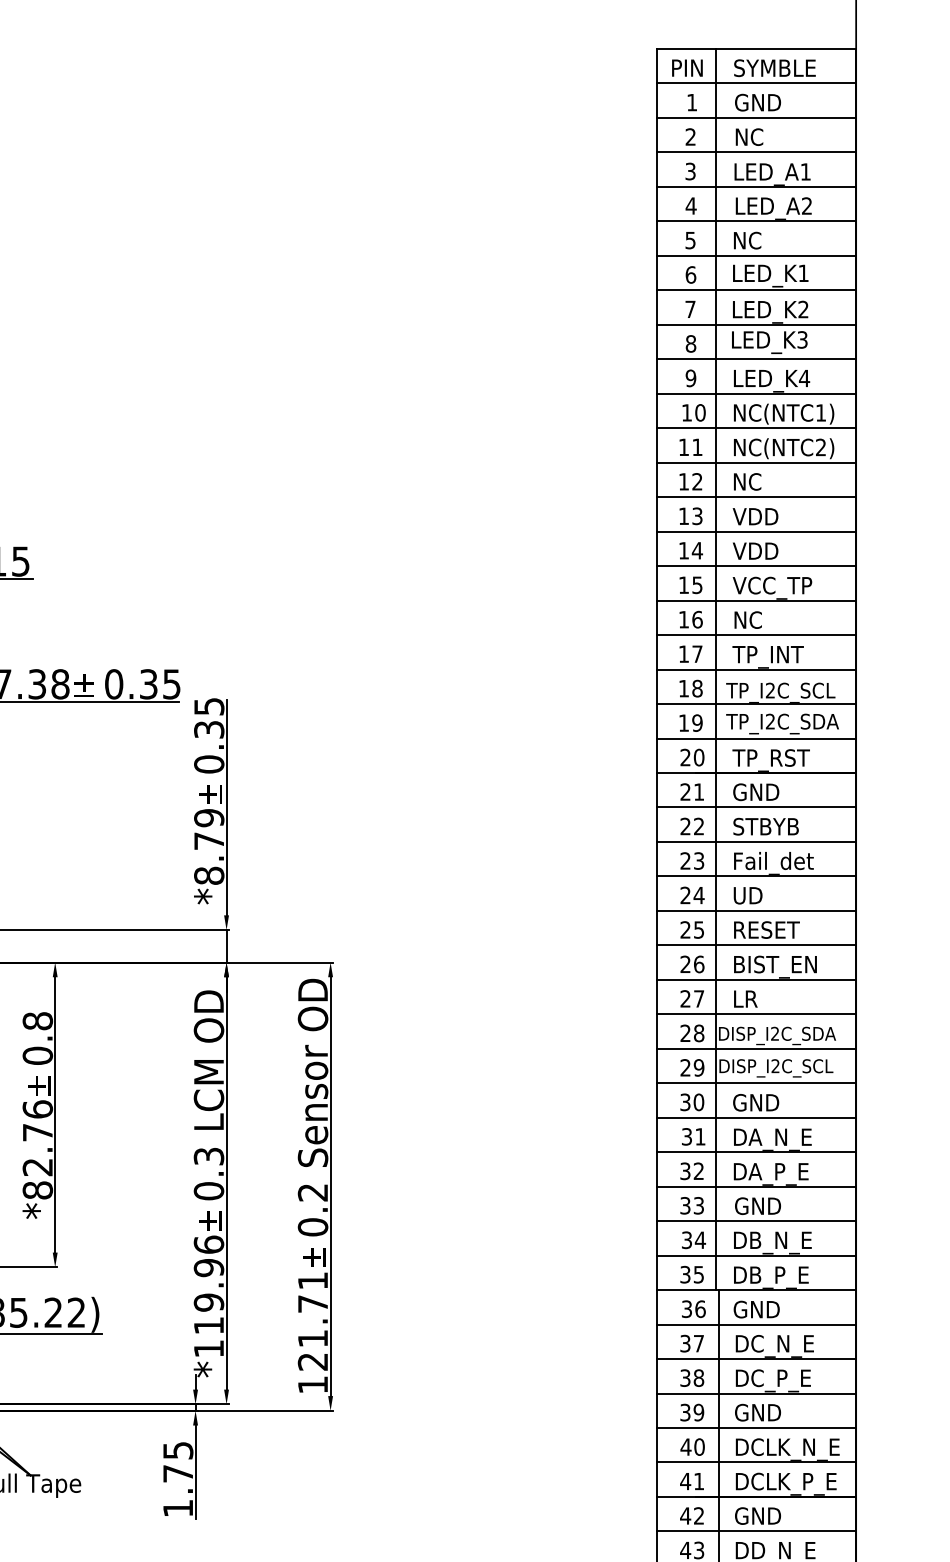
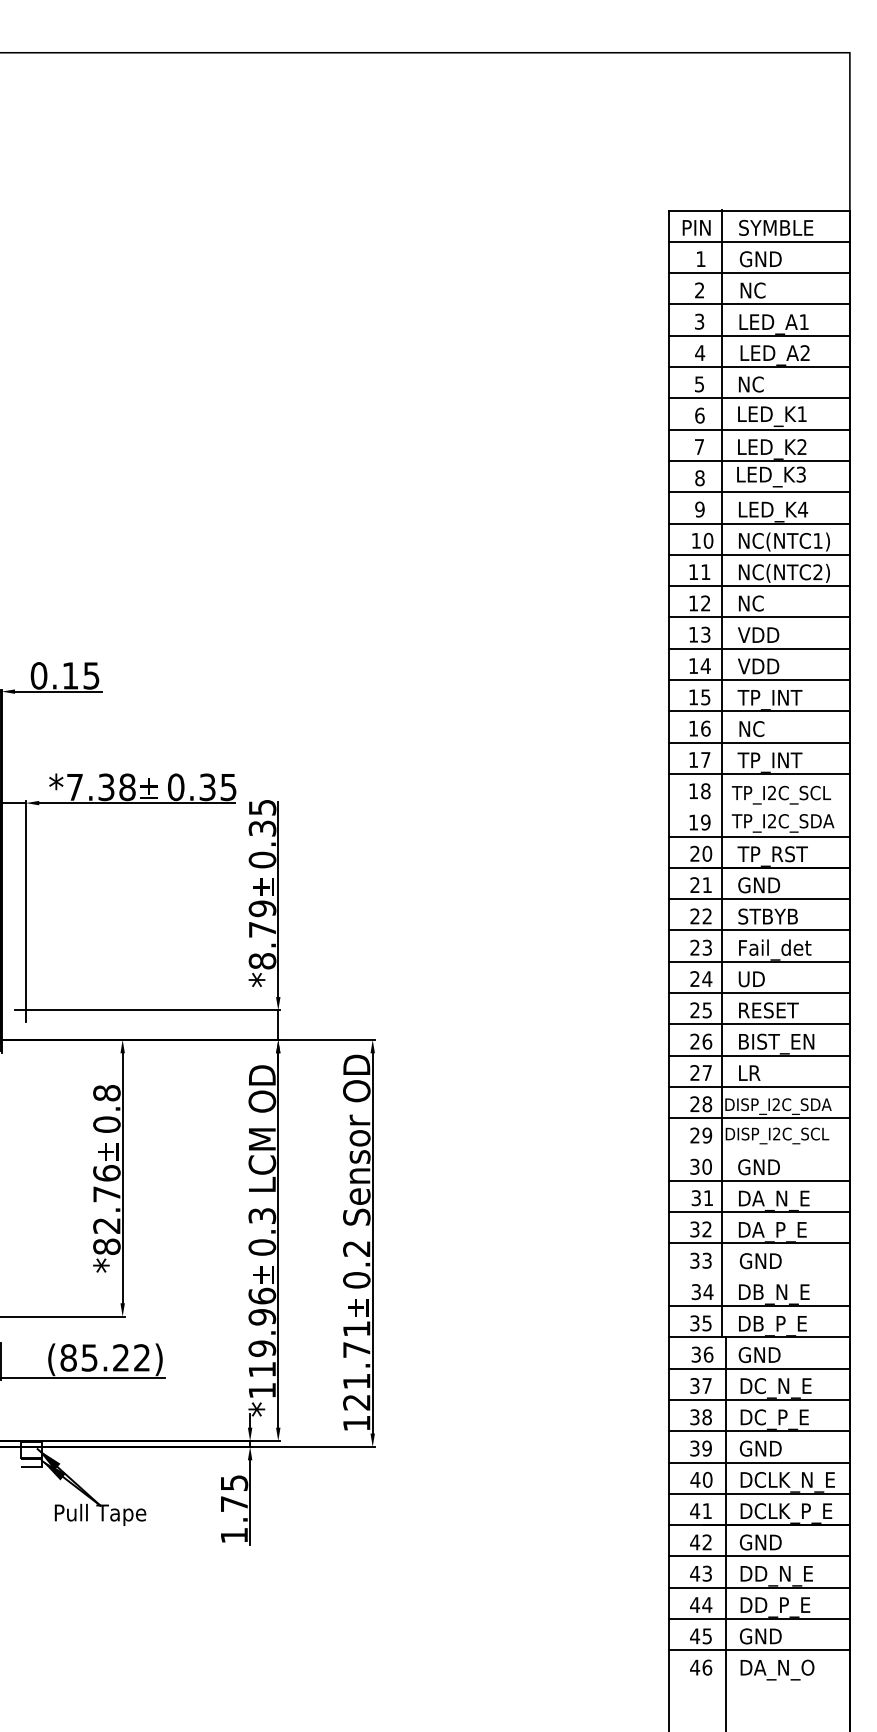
text: (772, 587) -> (773, 699), VCC_TP -> TP_INT
line: (756, 704) -> (759, 805), removed
line: (756, 1083) -> (759, 1149), removed
line: (756, 1220) -> (759, 1274), removed

